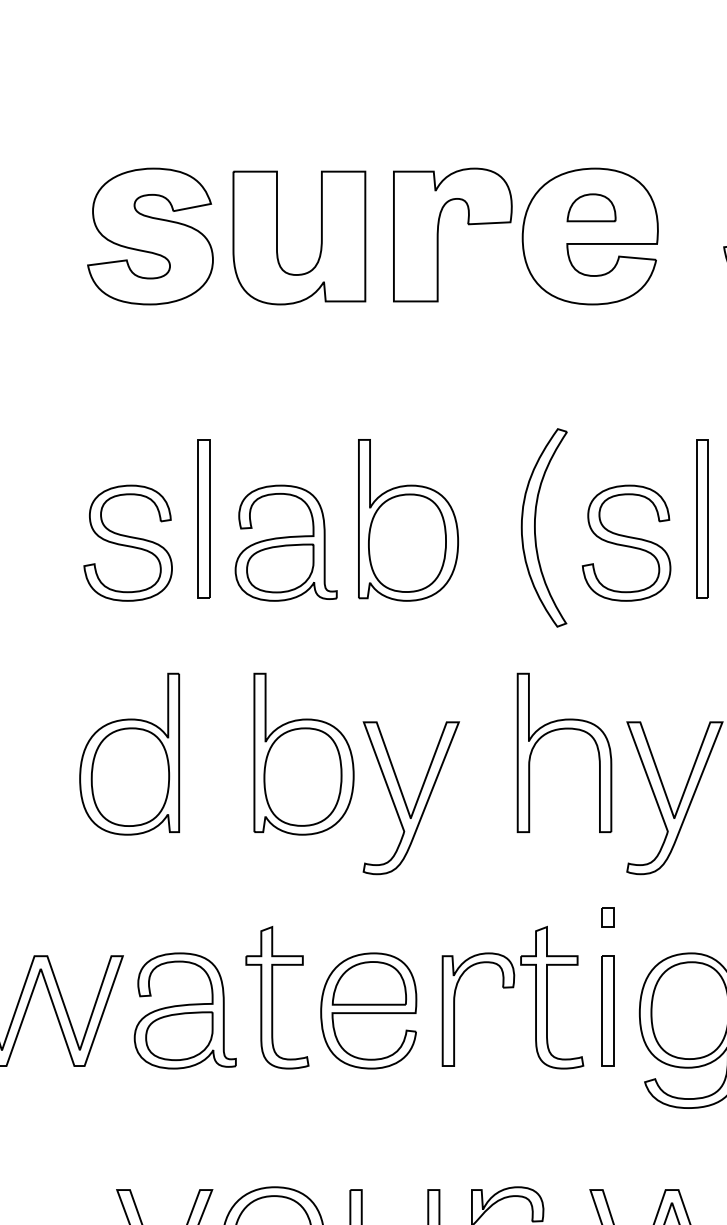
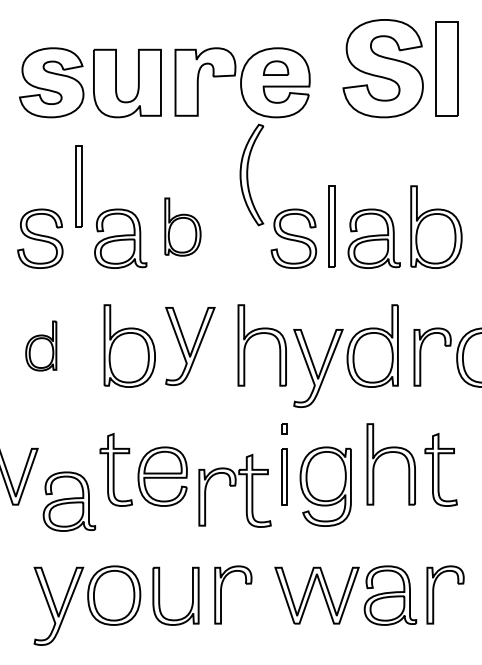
part: (203, 519) -> (78, 186), moved
part: (407, 519) -> (182, 226), size x0.7
part: (543, 526) -> (251, 174), moved
part: (130, 753) -> (41, 345), size x0.6
part: (411, 798) -> (190, 346), moved
part: (511, 996) -> (234, 490), moved
part: (183, 1010) -> (68, 501), moved

